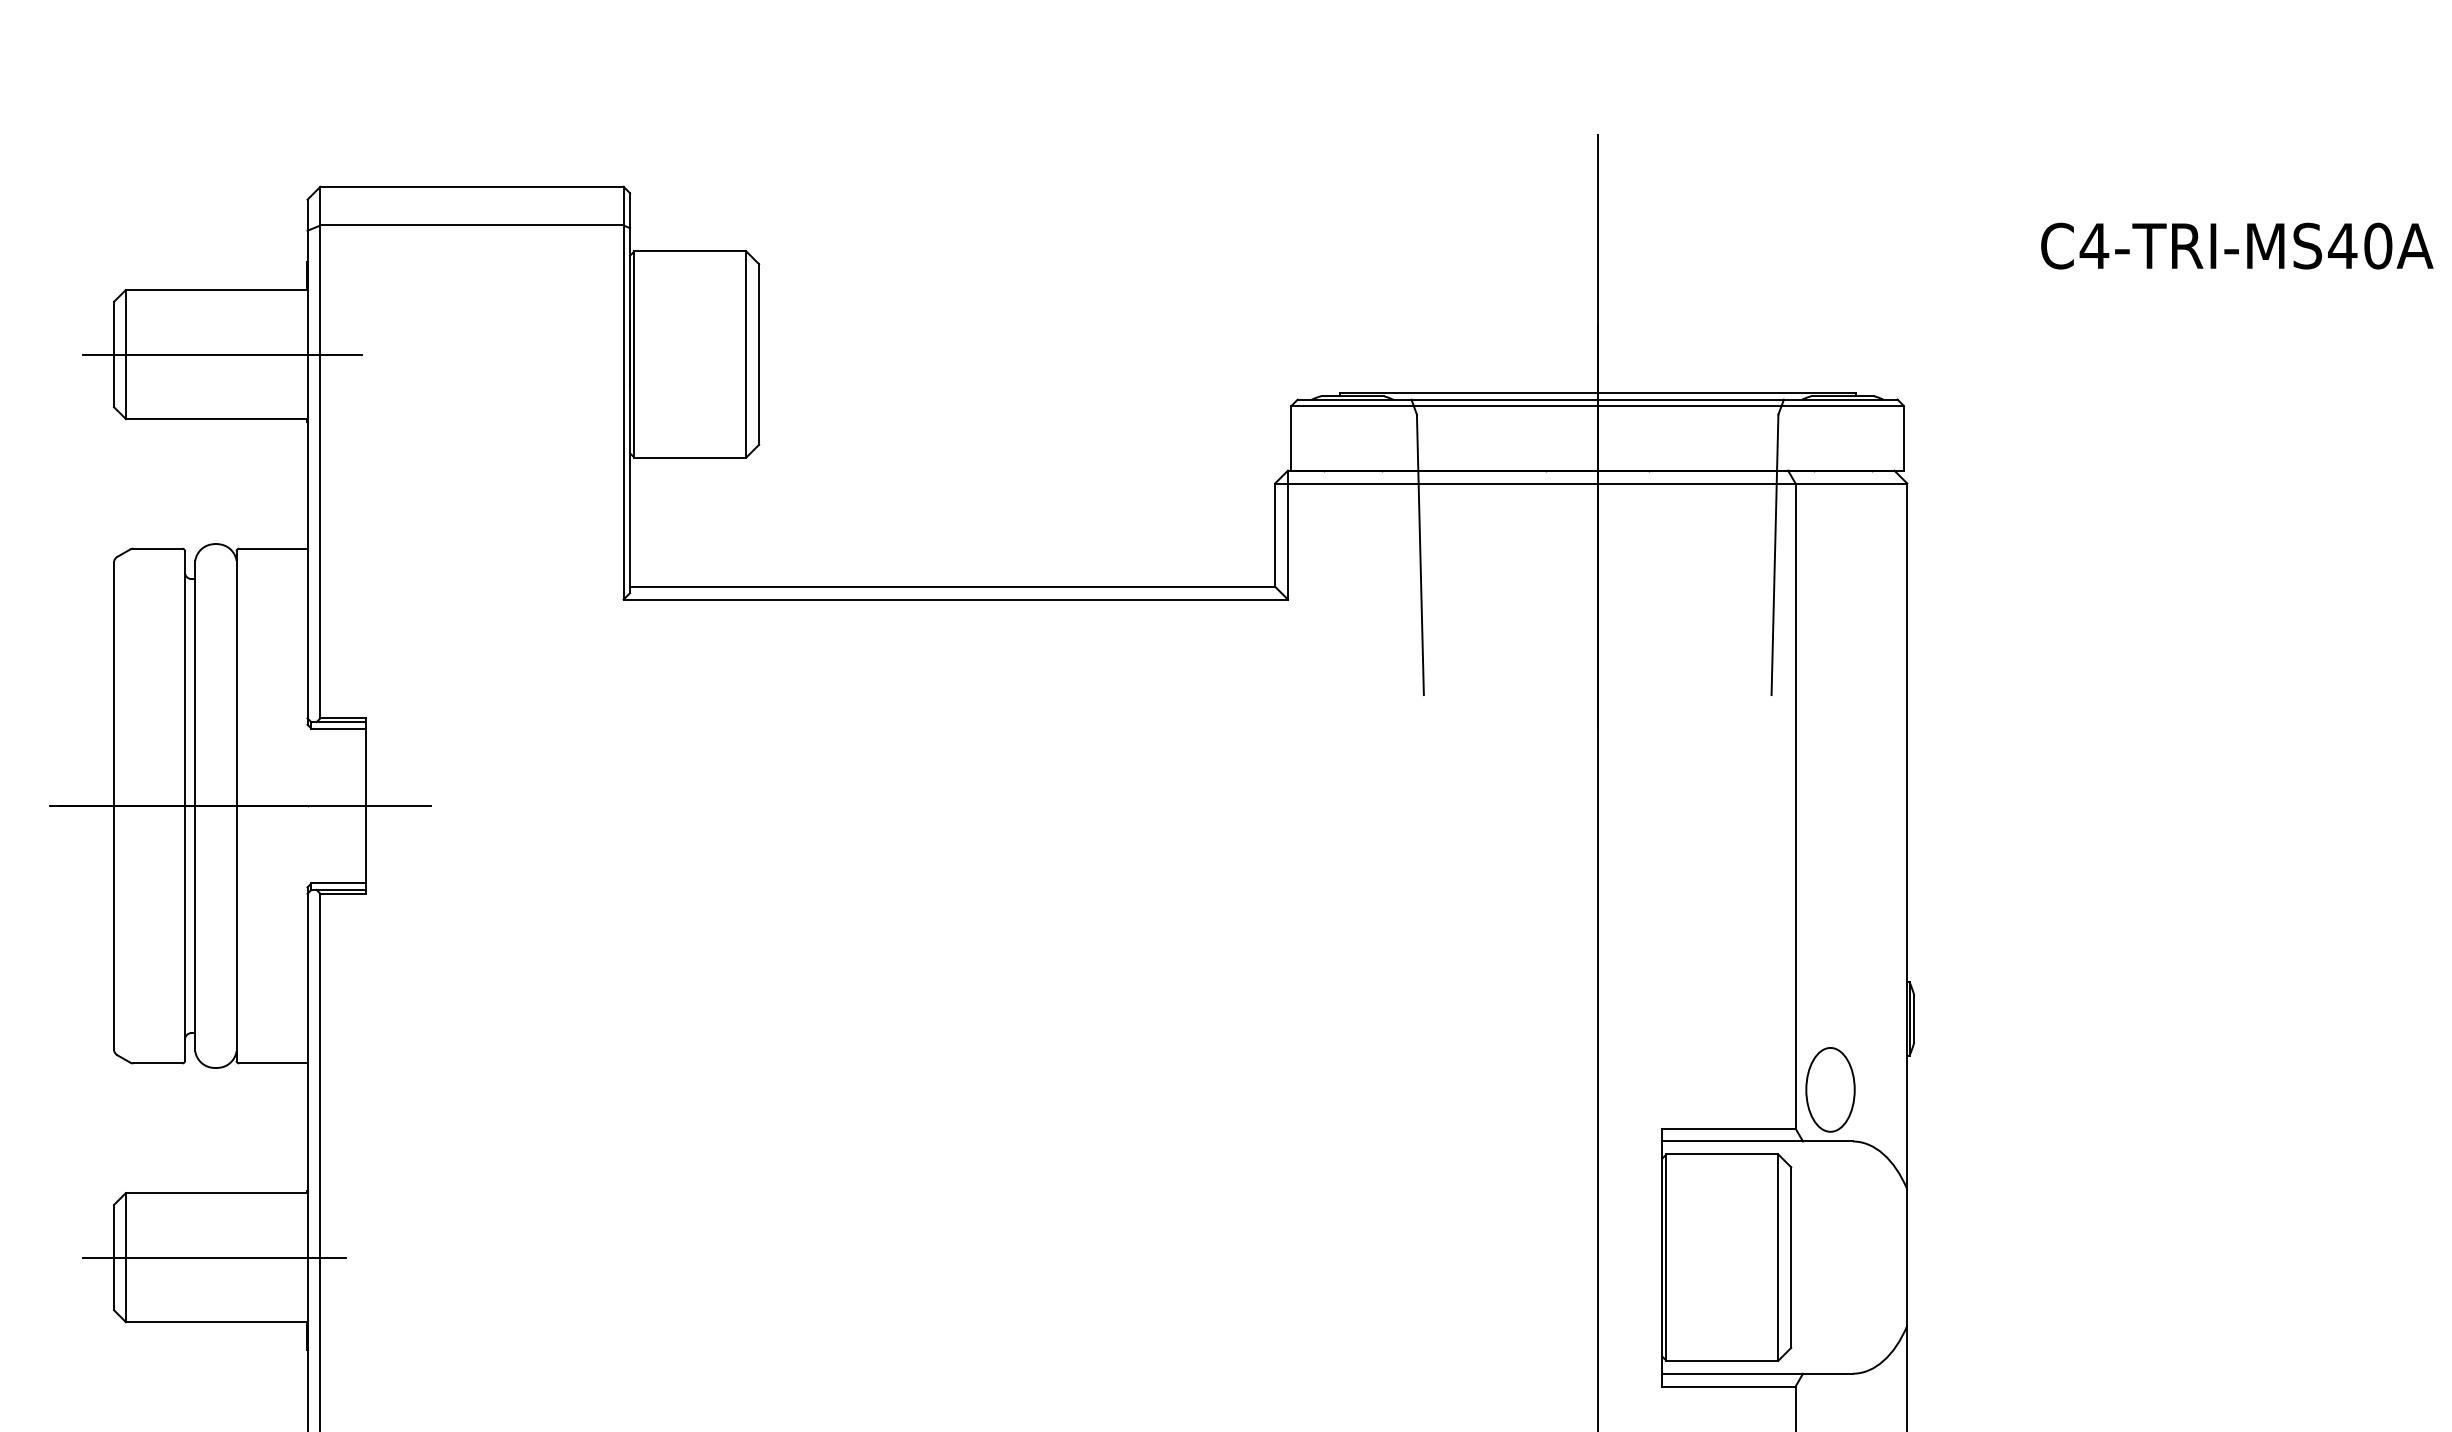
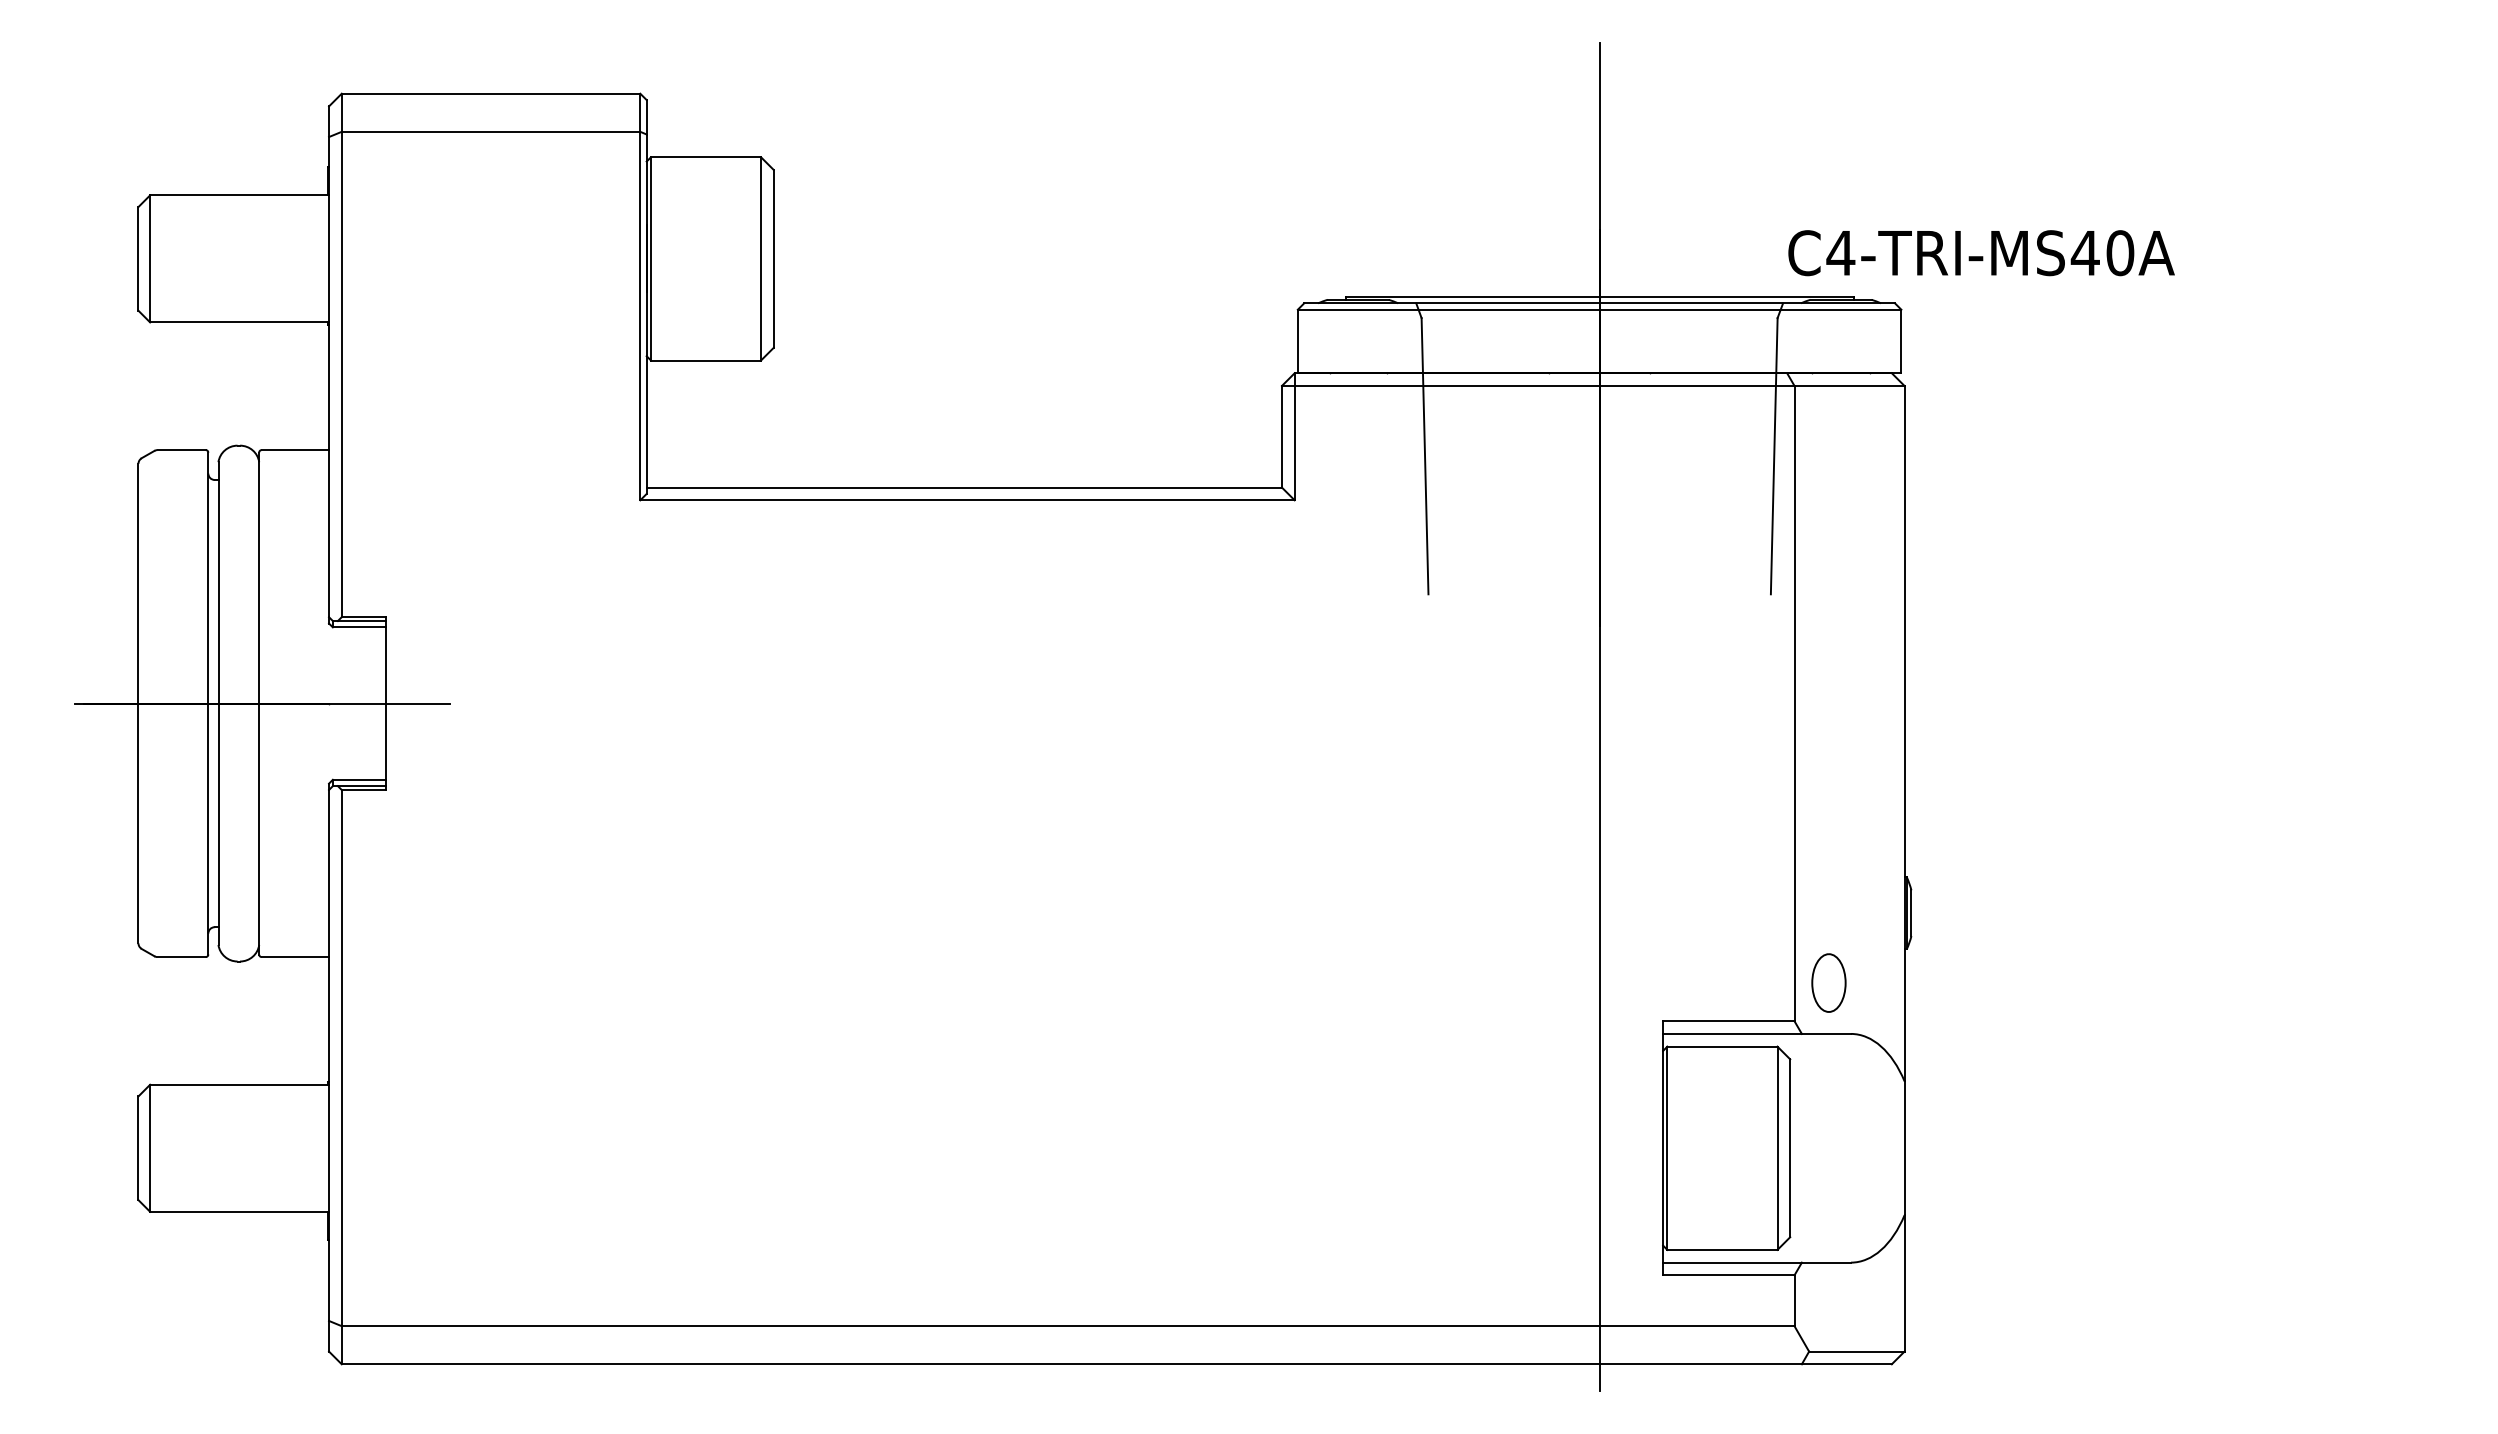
text: (2237, 246) -> (1981, 253), moved
line: (222, 354) -> (245, 258), removed
part: (1830, 1089) -> (1828, 982), size x0.7
line: (213, 1257) -> (236, 1148), removed

